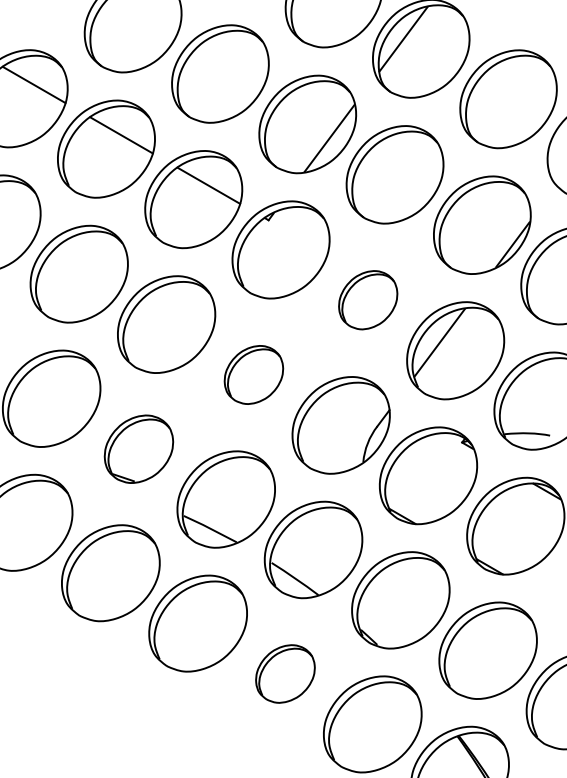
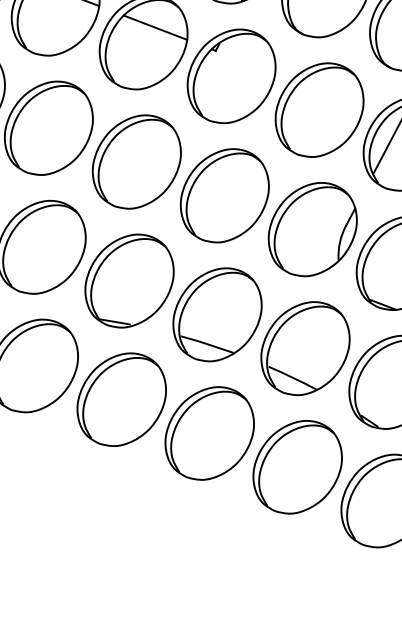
part: (367, 299) -> (318, 109), size x1.67
part: (253, 374) -> (224, 195), size x1.67
part: (138, 449) -> (129, 281), size x1.43
part: (285, 673) -> (297, 466), size x1.67

